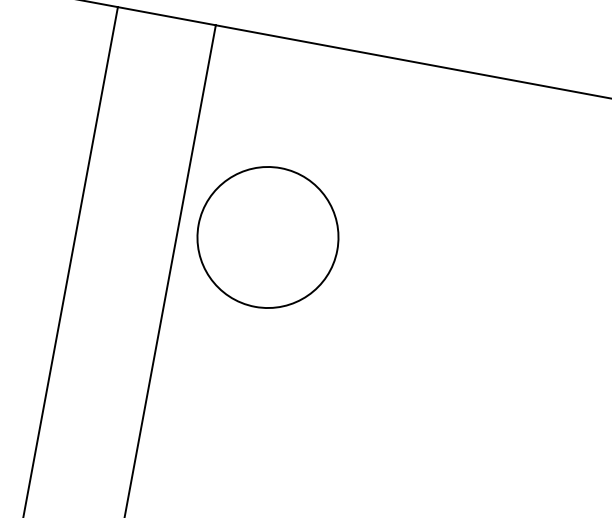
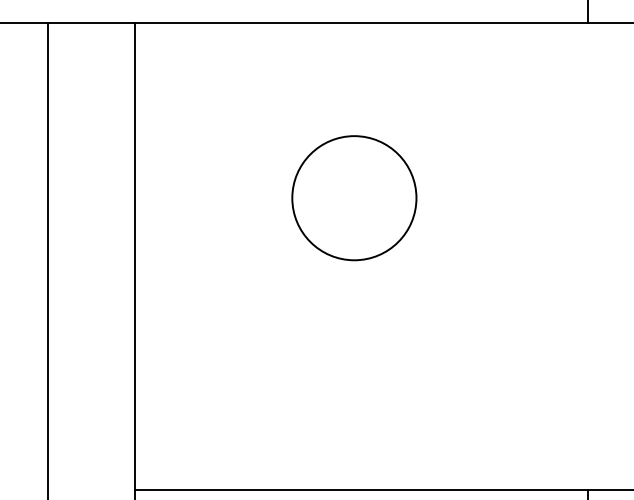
circle: (268, 237) -> (354, 198), moved

